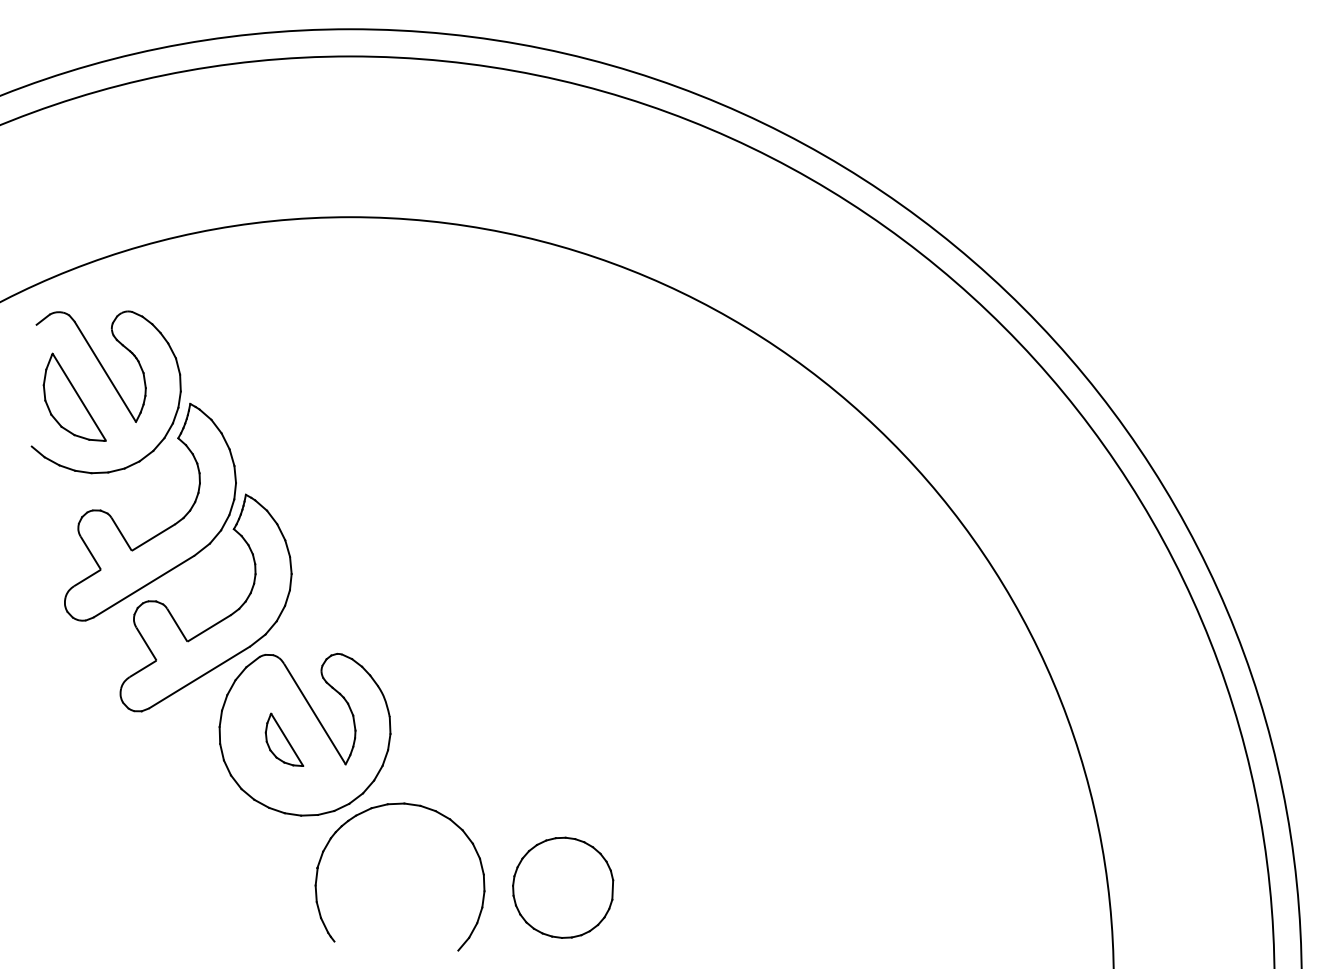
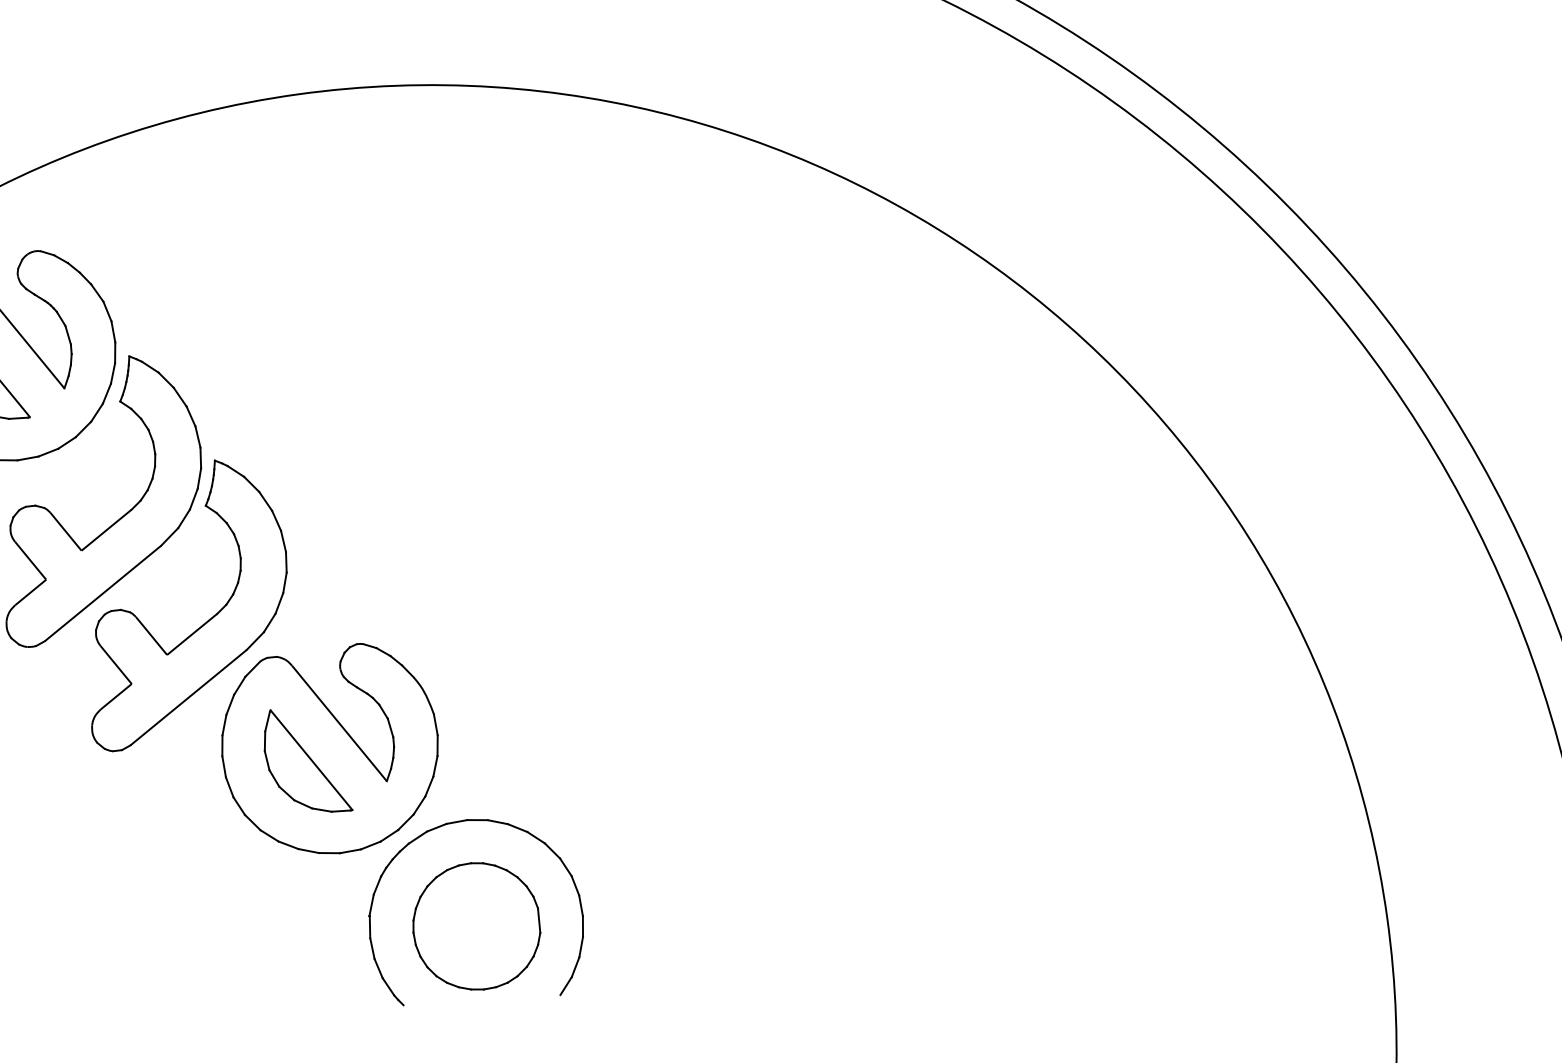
part: (284, 739) -> (305, 760), size x1.67
part: (563, 887) -> (476, 926), moved

